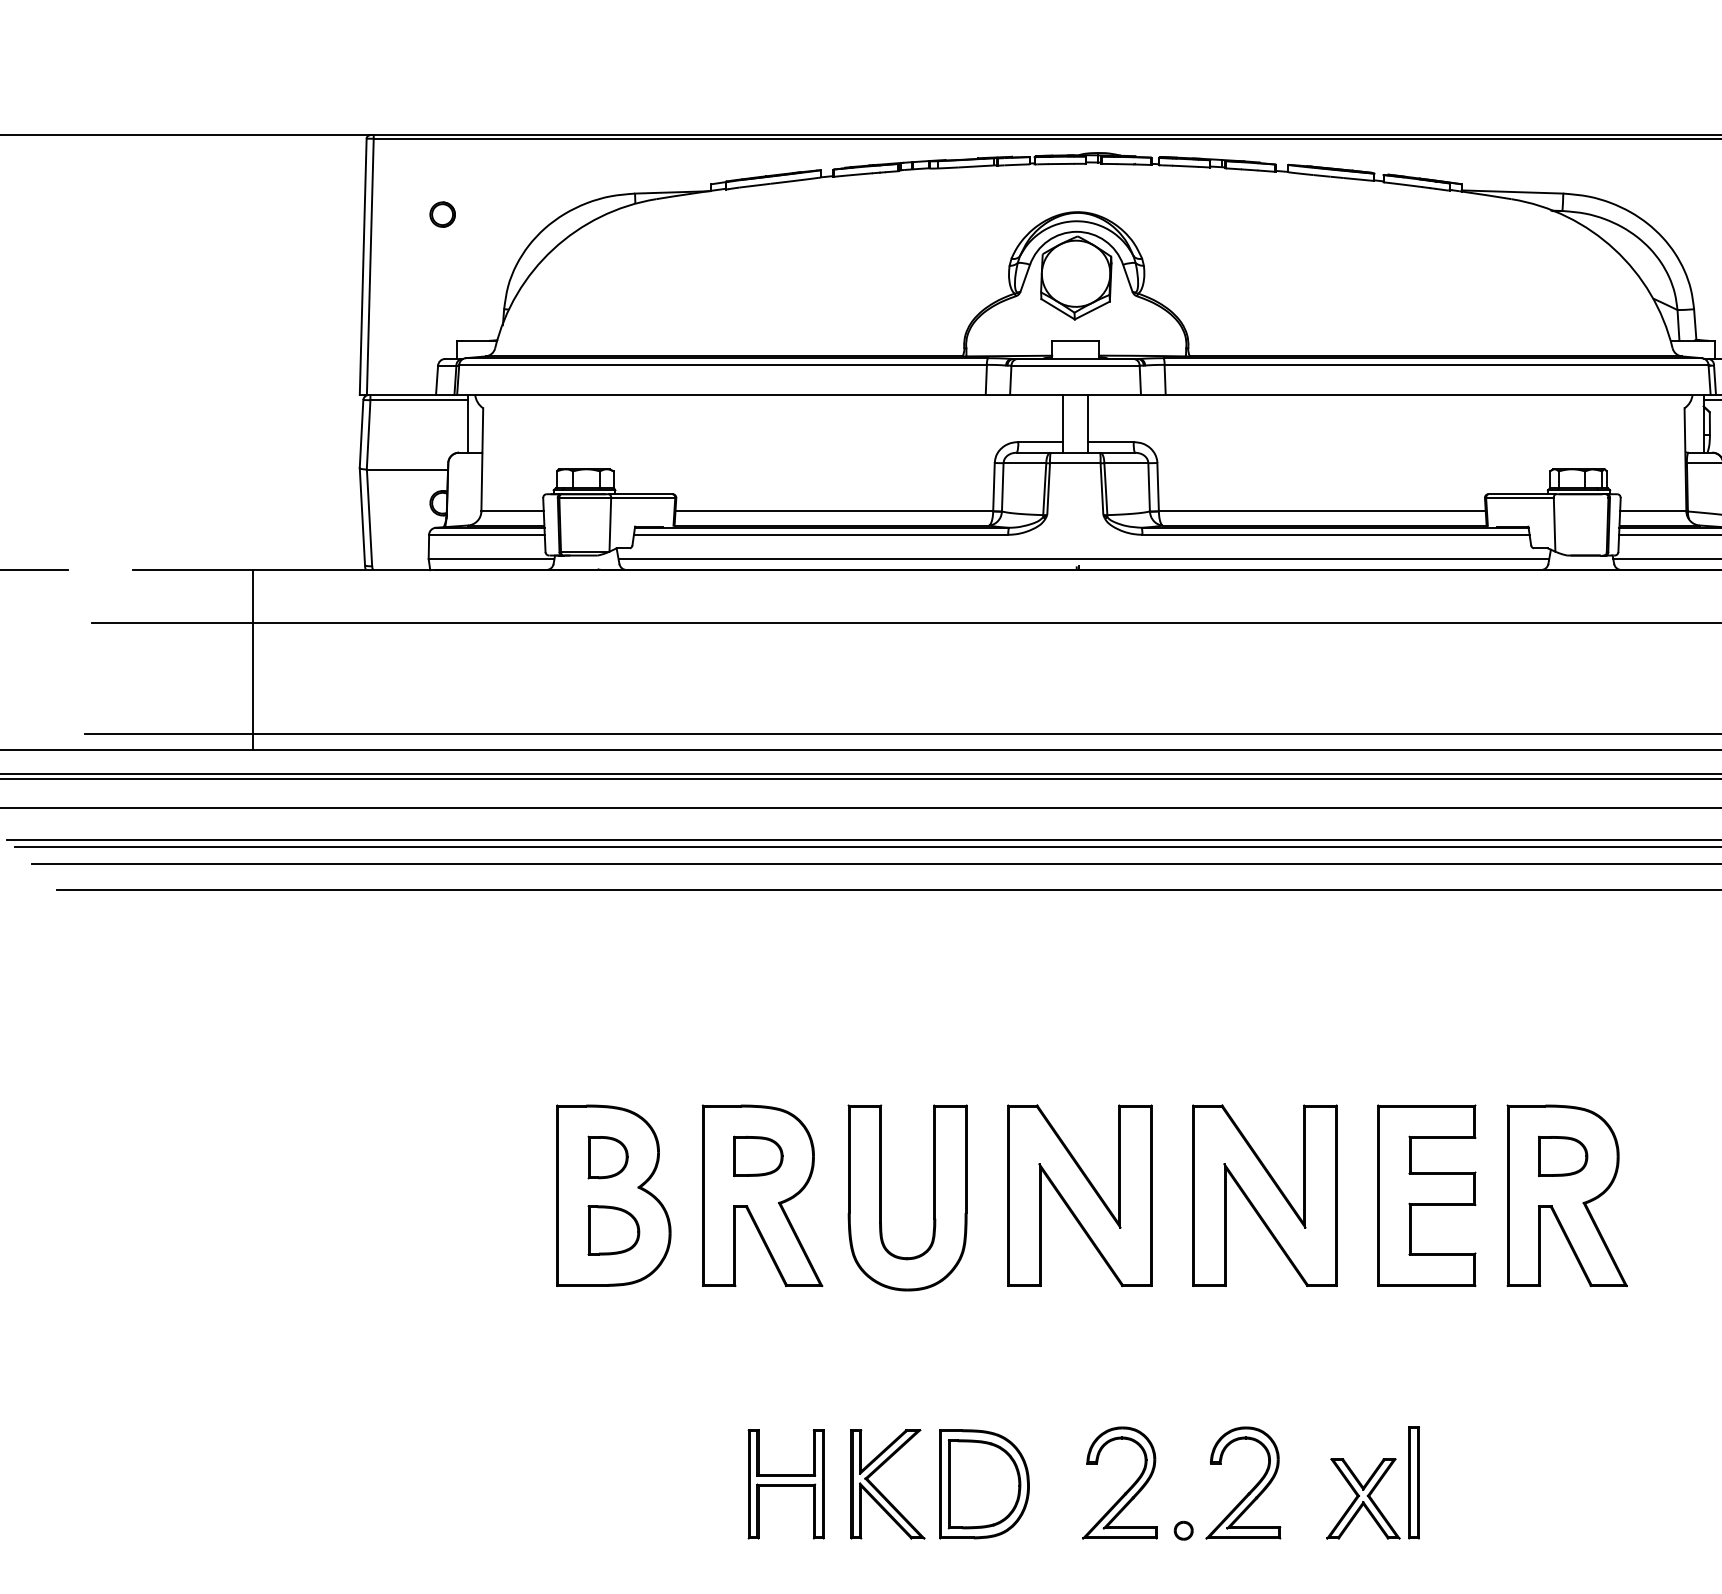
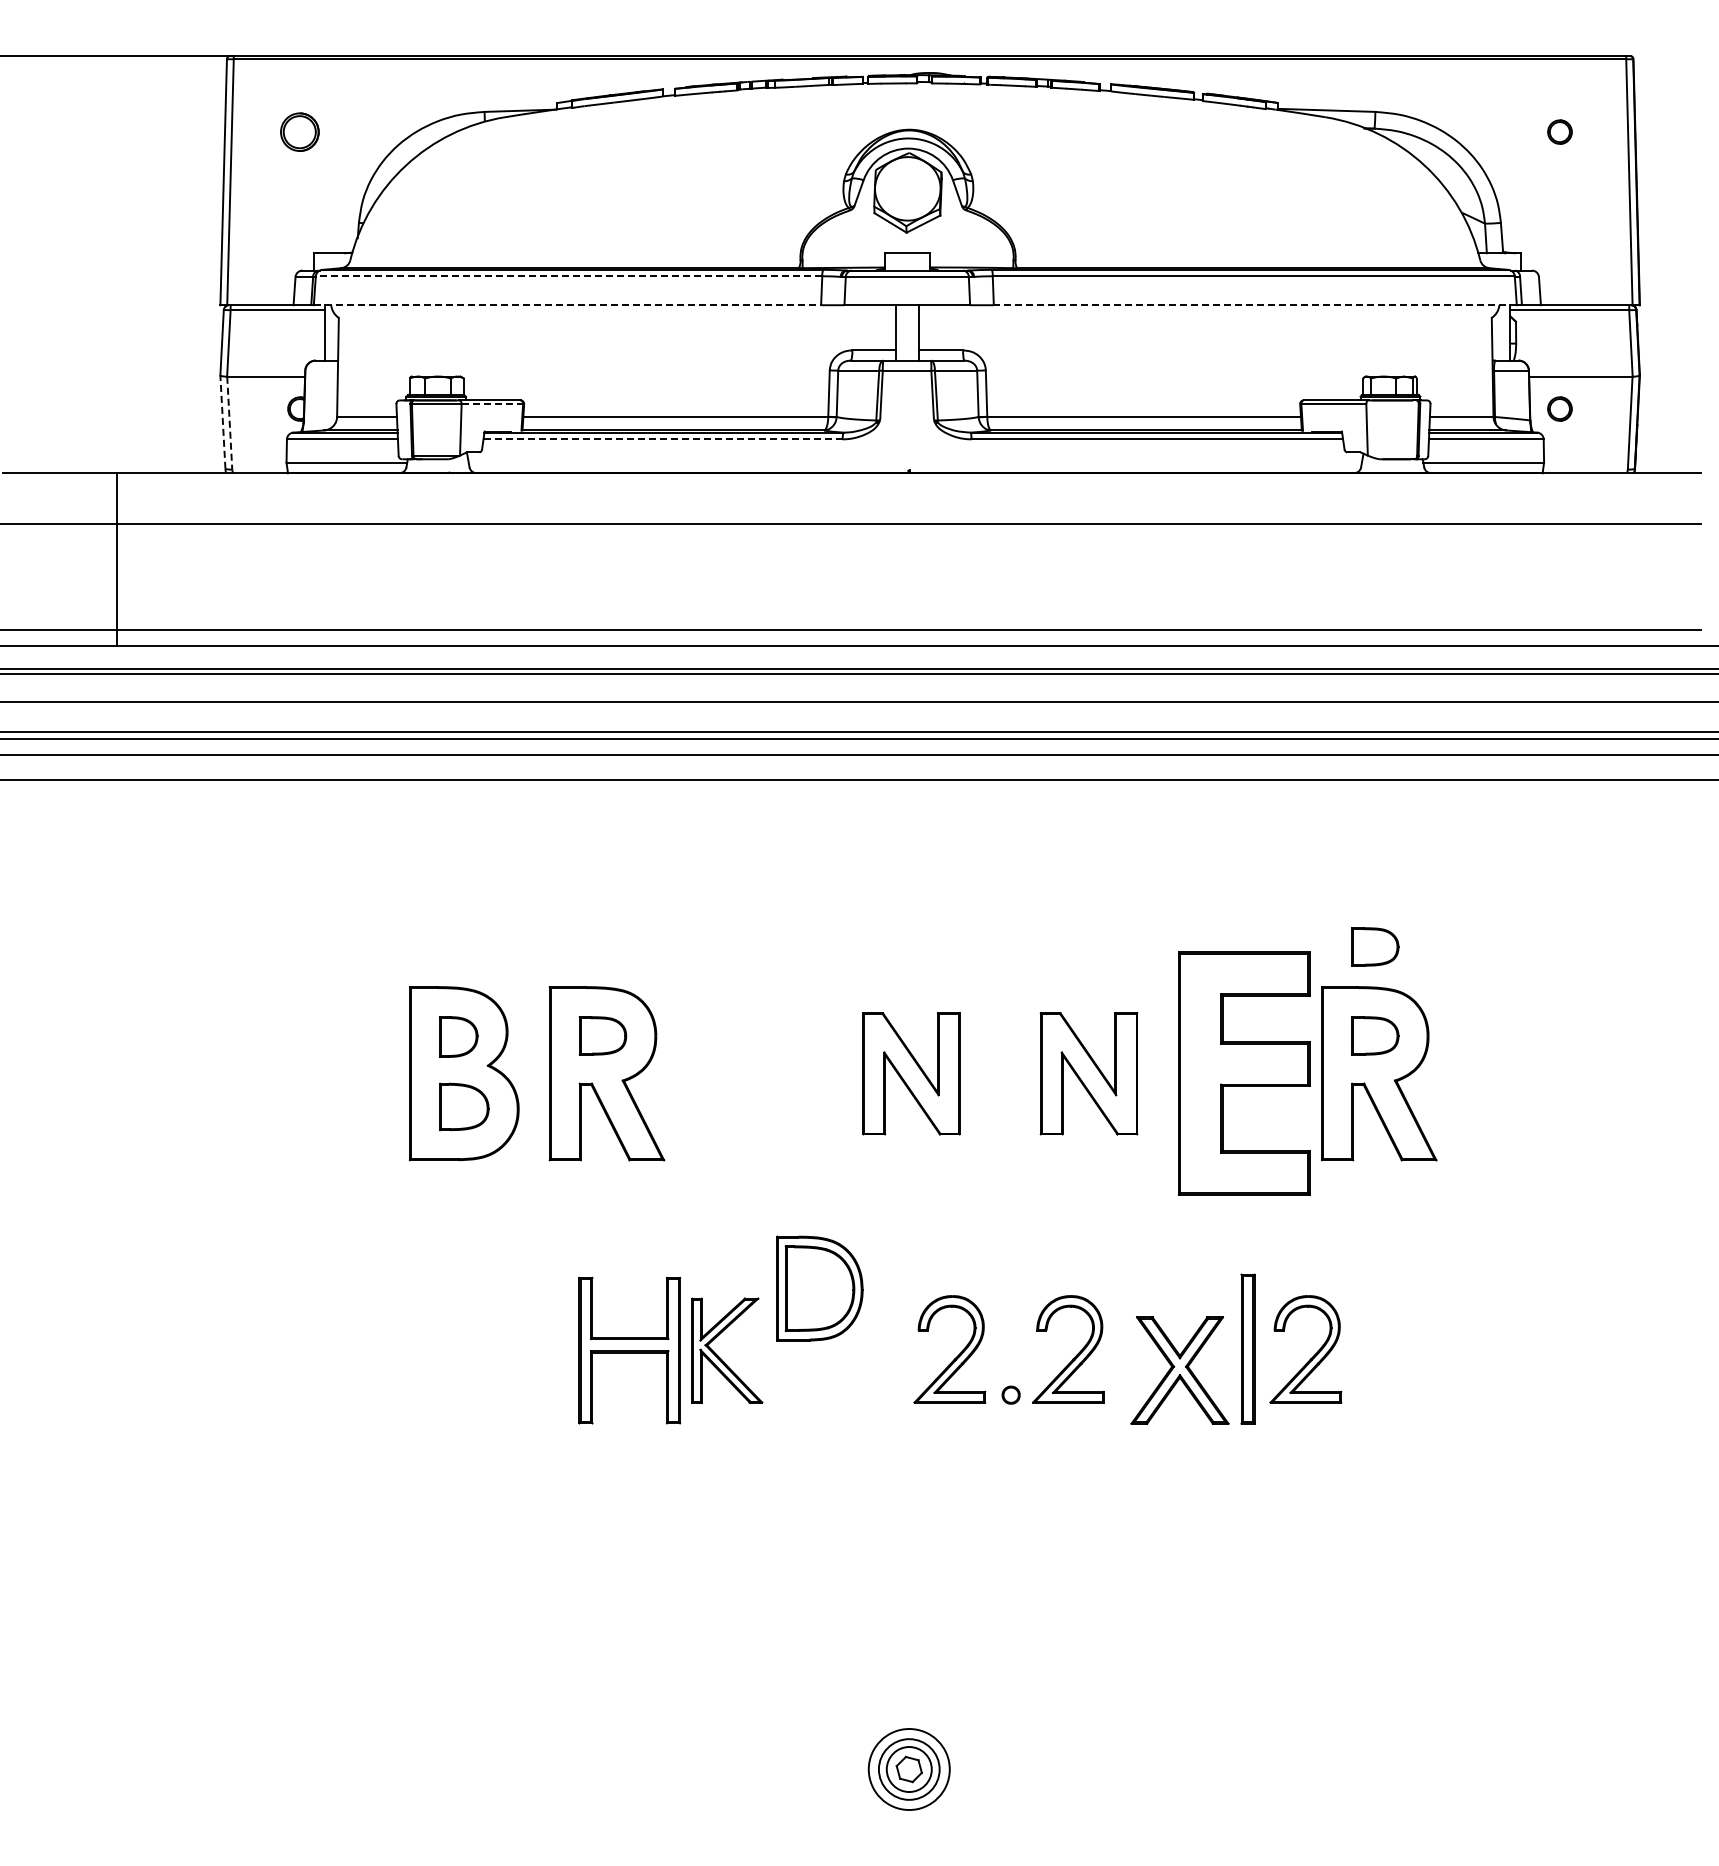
part: (442, 214) -> (299, 131), size x1.6
line: (722, 365) -> (568, 276), solid -> dashed
line: (721, 395) -> (567, 305), solid -> dashed
line: (1437, 395) -> (1254, 305), solid -> dashed
line: (643, 498) -> (492, 404), solid -> dashed
line: (361, 517) -> (222, 422), solid -> dashed
line: (369, 518) -> (229, 423), solid -> dashed
line: (821, 534) -> (663, 439), solid -> dashed
line: (1083, 558) -> (914, 462), removed
part: (1563, 1063) -> (1375, 946), added
part: (1079, 1195) -> (911, 1073), size x0.7
part: (1264, 1195) -> (1088, 1073), size x0.7
part: (1426, 1195) -> (1244, 1073), size x1.4
part: (881, 1197) -> (721, 1075), removed
part: (1372, 1483) -> (1192, 1349), size x1.4
part: (786, 1484) -> (629, 1350), size x1.4
part: (984, 1484) -> (819, 1288), moved
part: (1497, 1490) -> (1312, 1356), added

